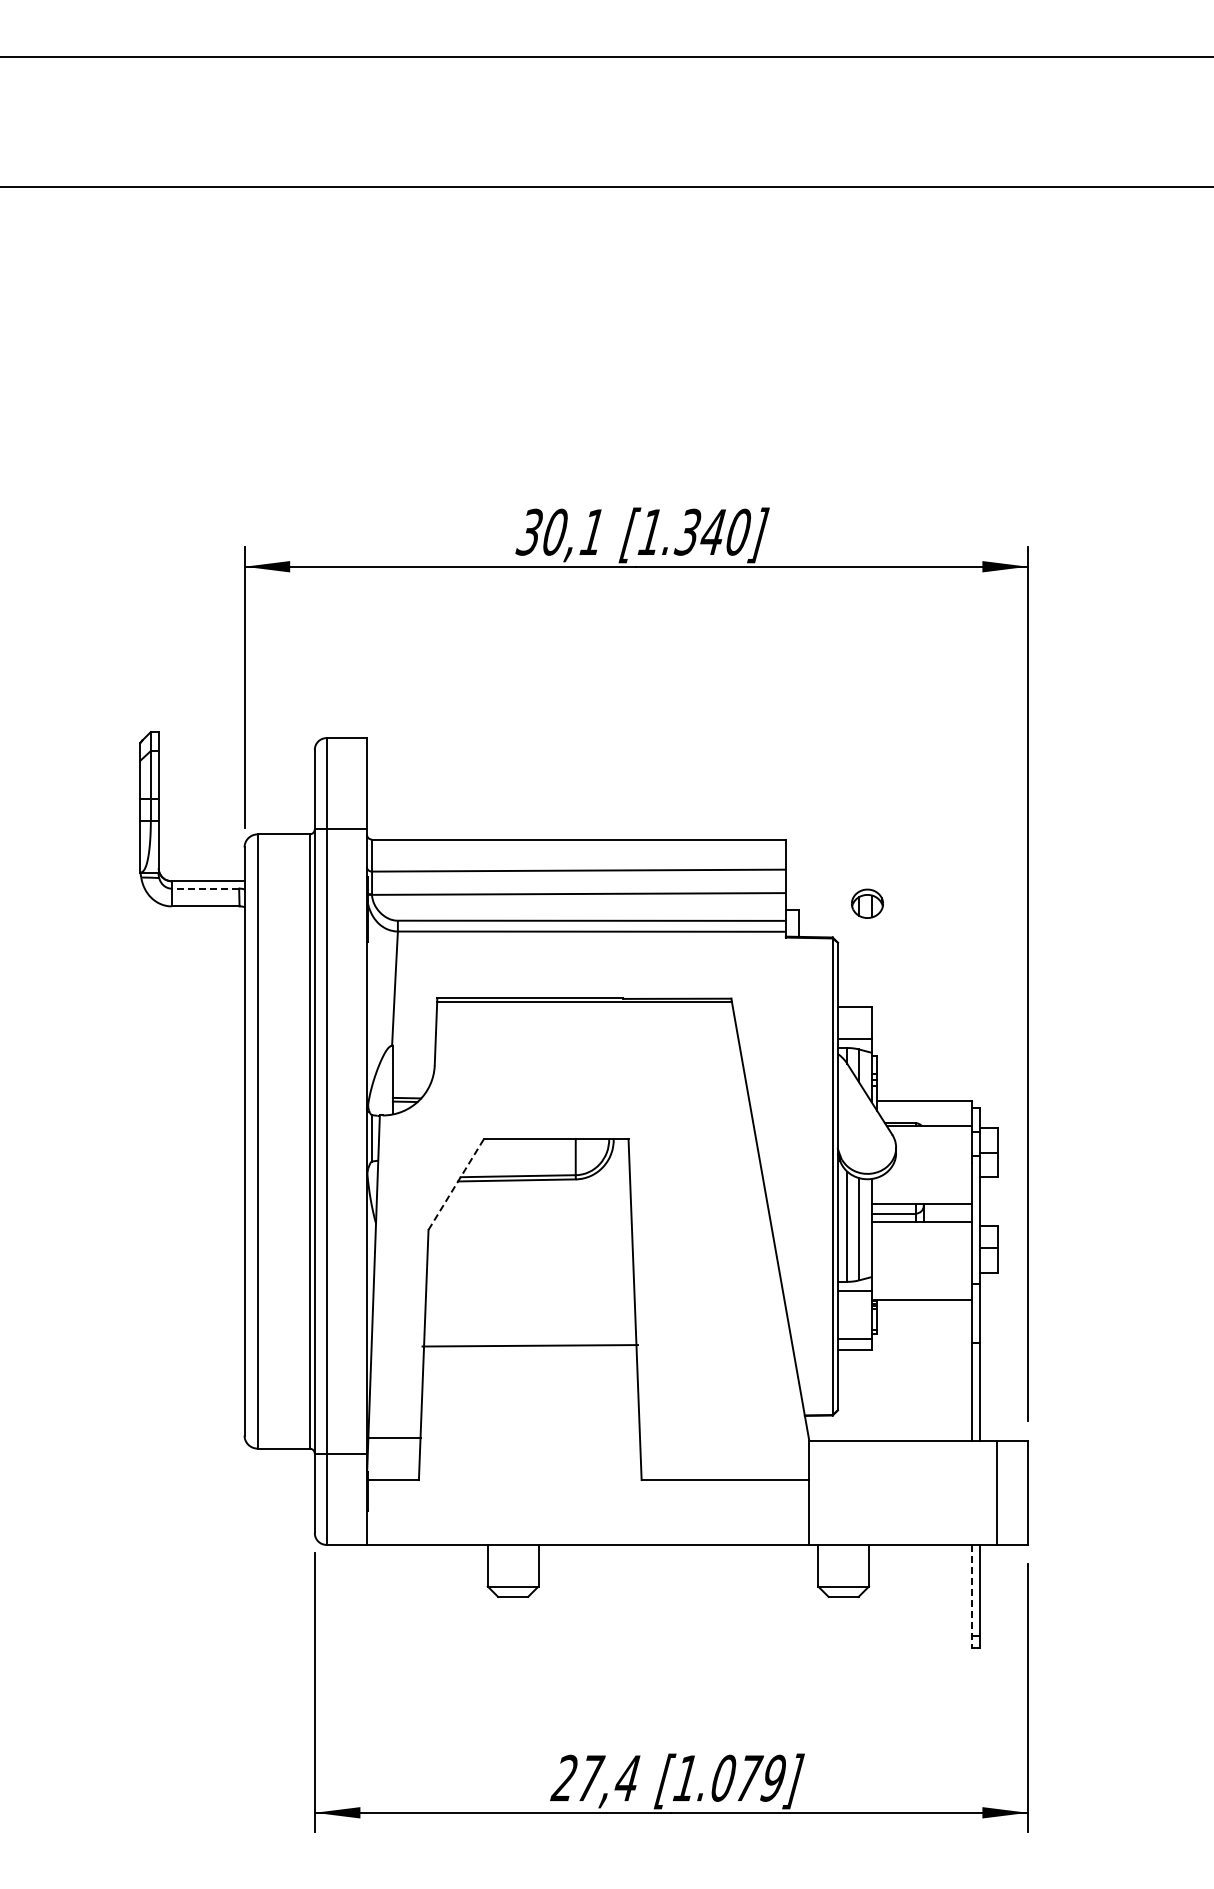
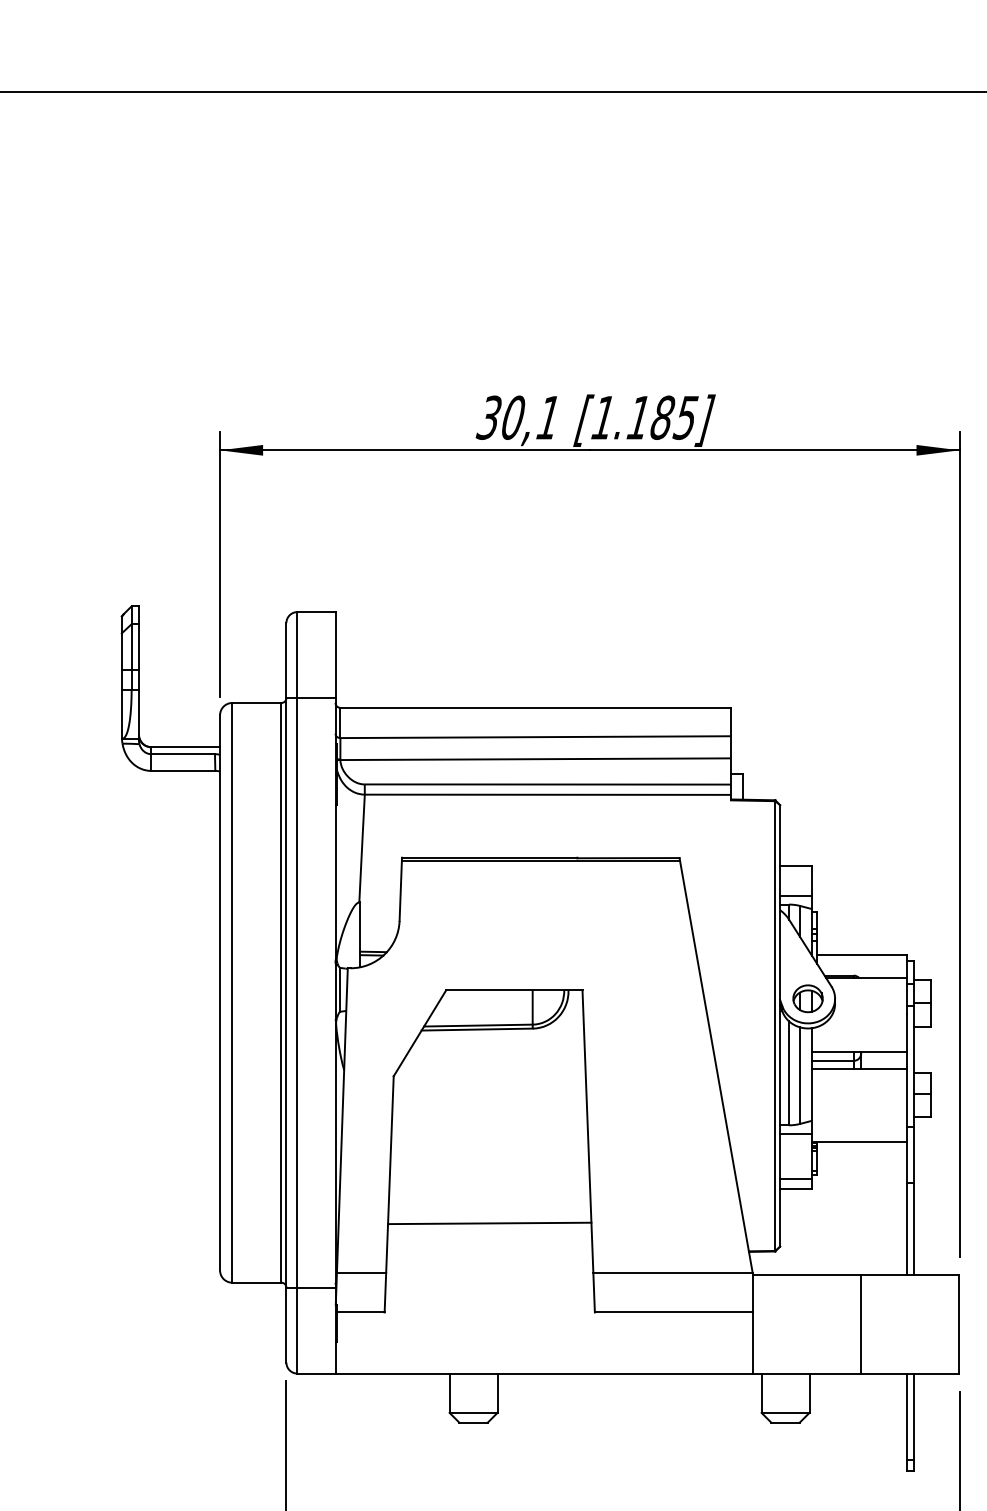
text: (712, 531) -> (661, 417), [1.340] -> [1.185]
line: (205, 888) -> (183, 754), dashed -> solid
part: (867, 903) -> (808, 998), moved
line: (456, 1184) -> (420, 1033), dashed -> solid
line: (529, 1345) -> (489, 1223), moved
line: (724, 1438) -> (673, 1273), added
line: (996, 1492) -> (860, 1324), moved
line: (971, 1596) -> (906, 1422), dashed -> solid

